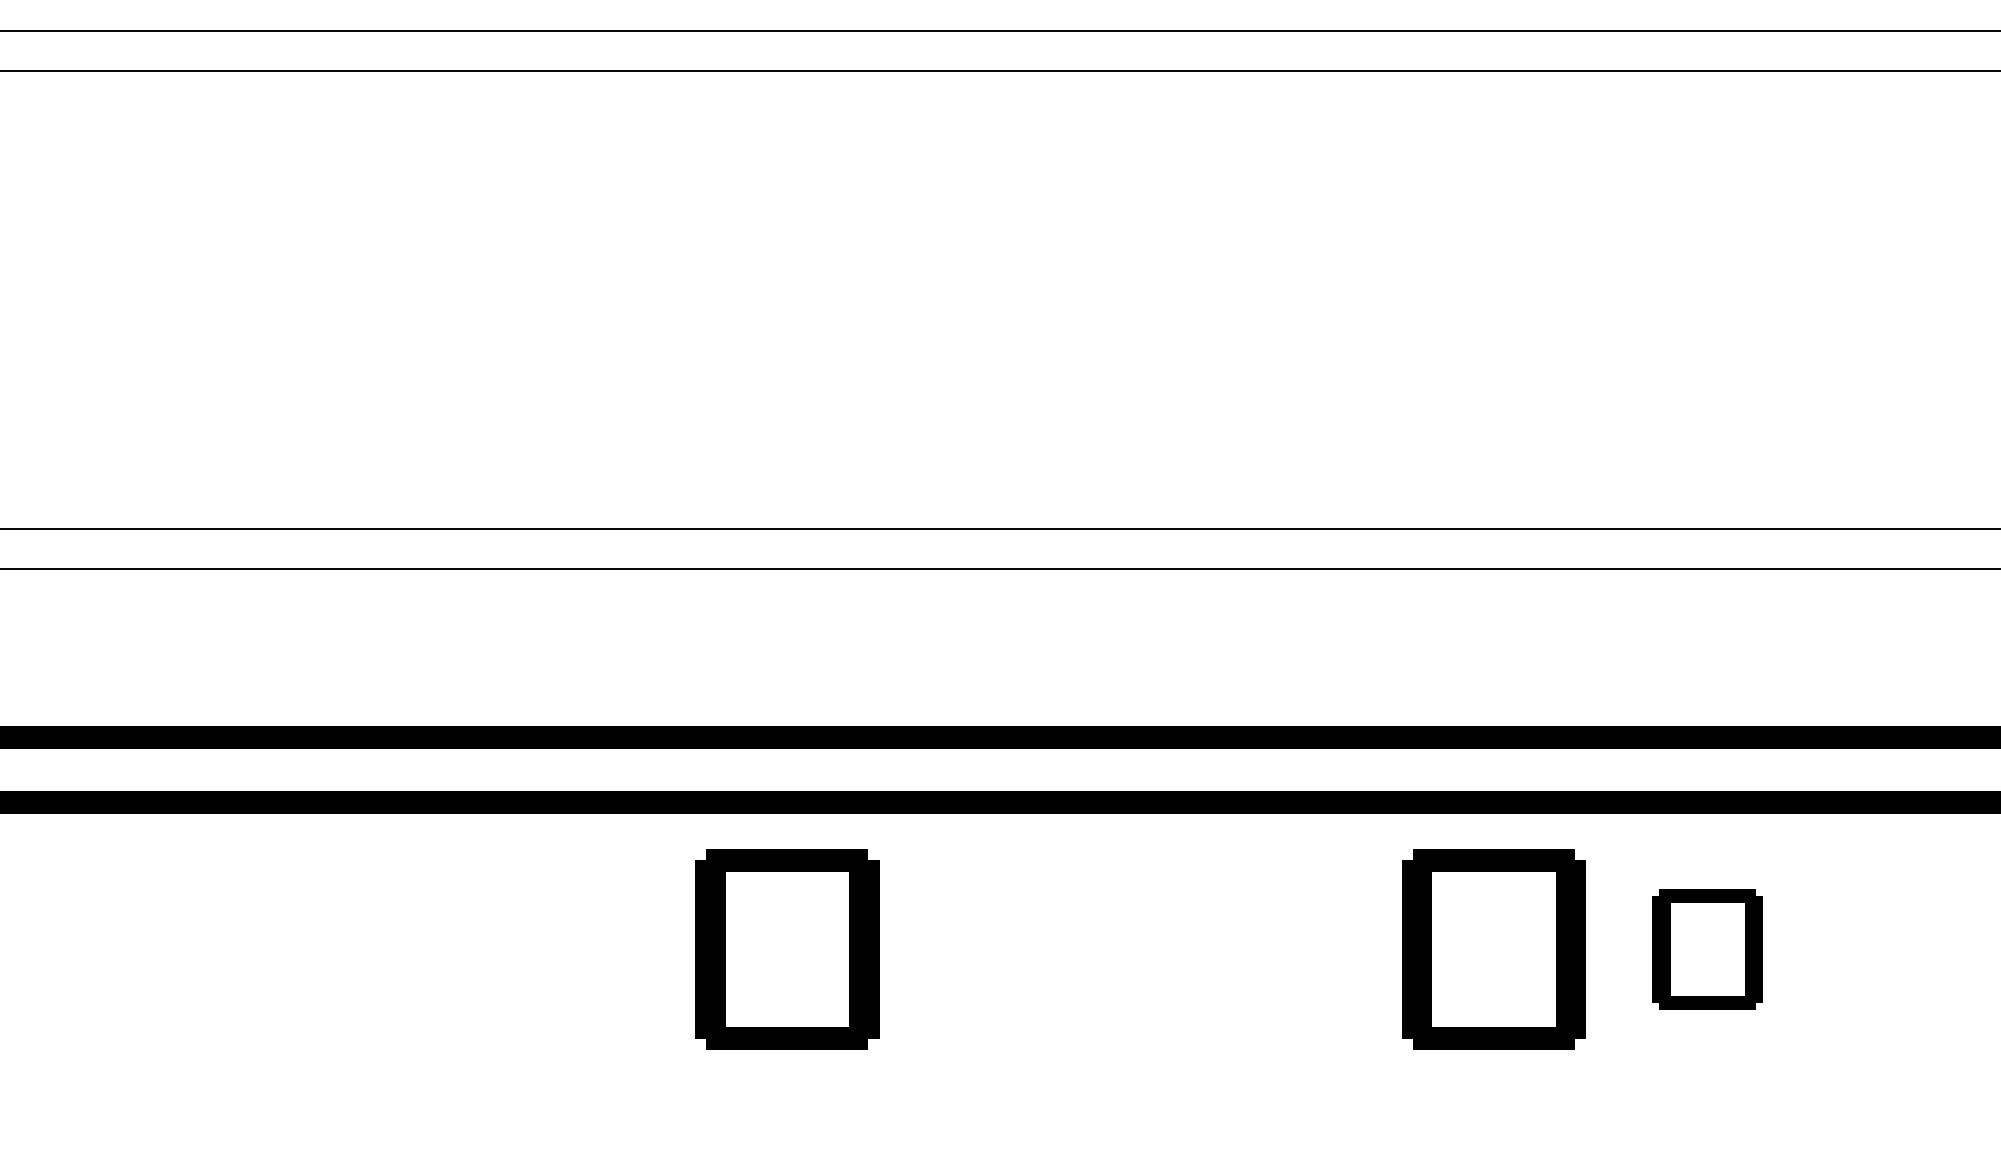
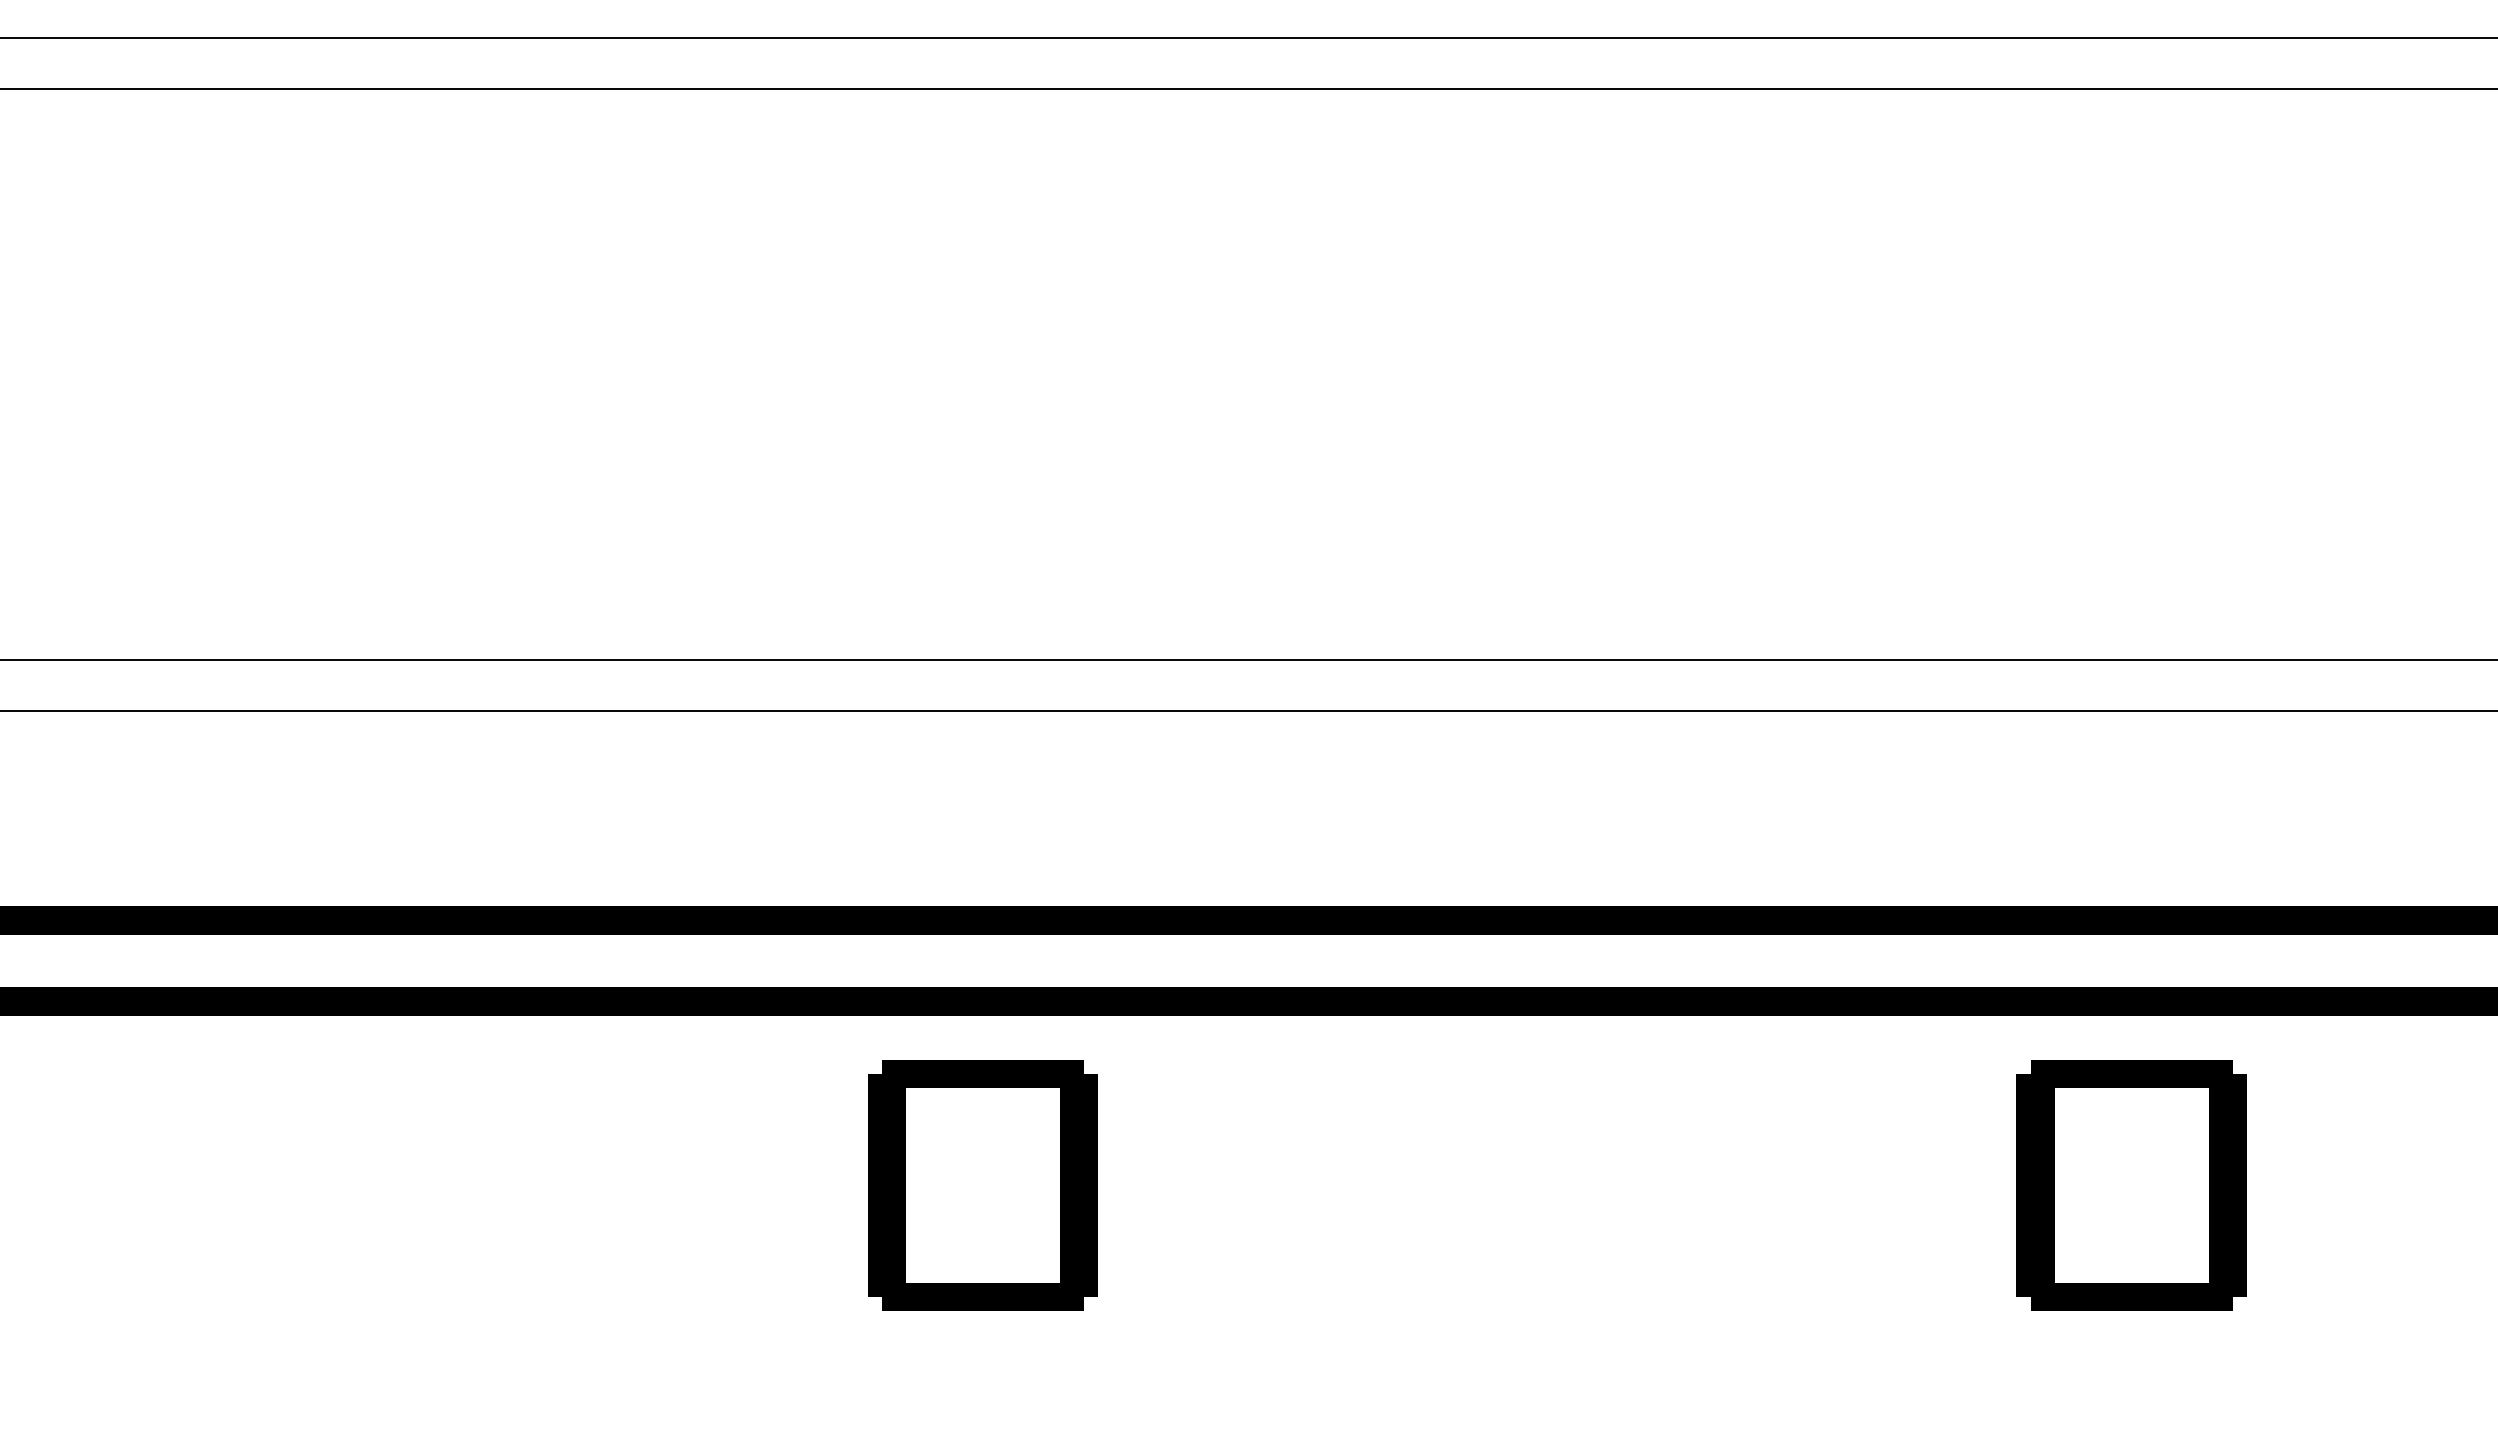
part: (1493, 949) -> (1864, 1185), removed
part: (1707, 949) -> (2131, 1185), size x1.67

